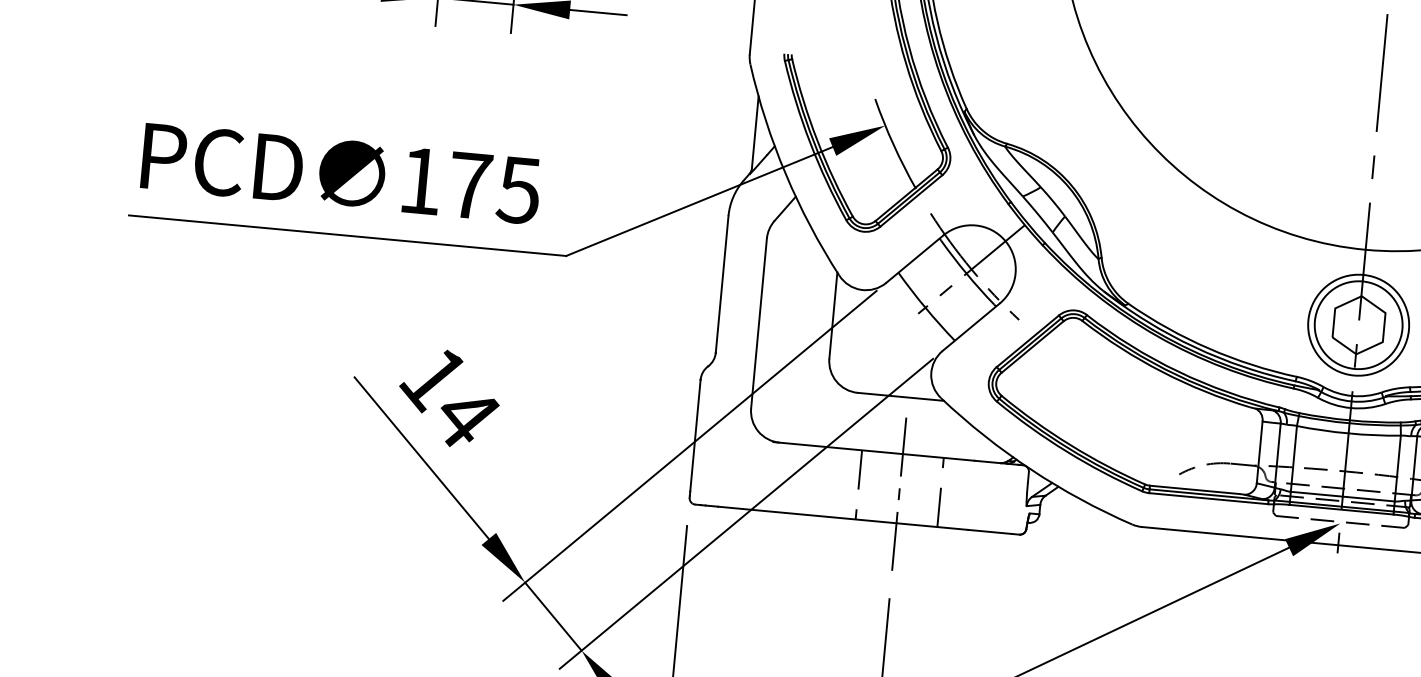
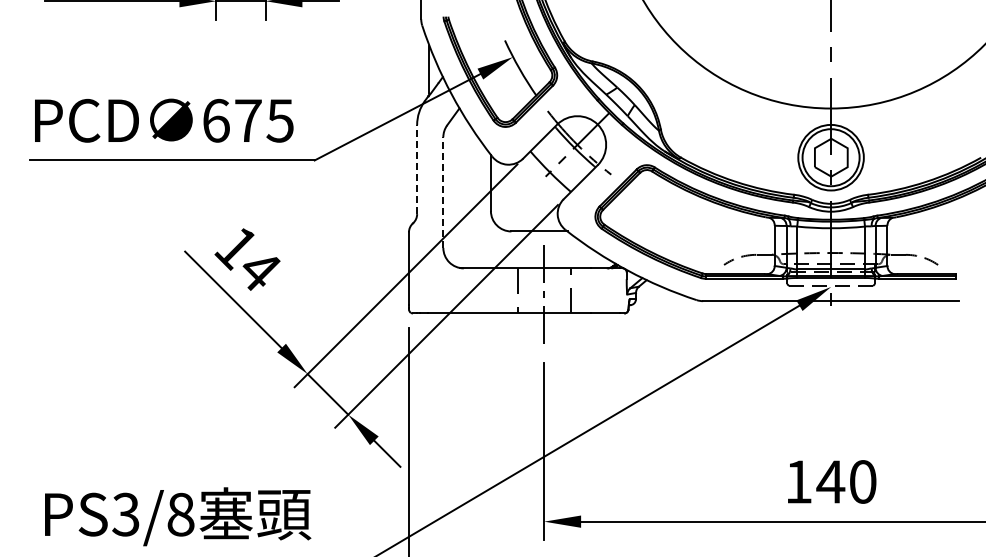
text: (421, 180) -> (216, 120), 175 -> 675
line: (722, 284) -> (417, 169), solid -> dashed
line: (759, 323) -> (443, 192), solid -> dashed

